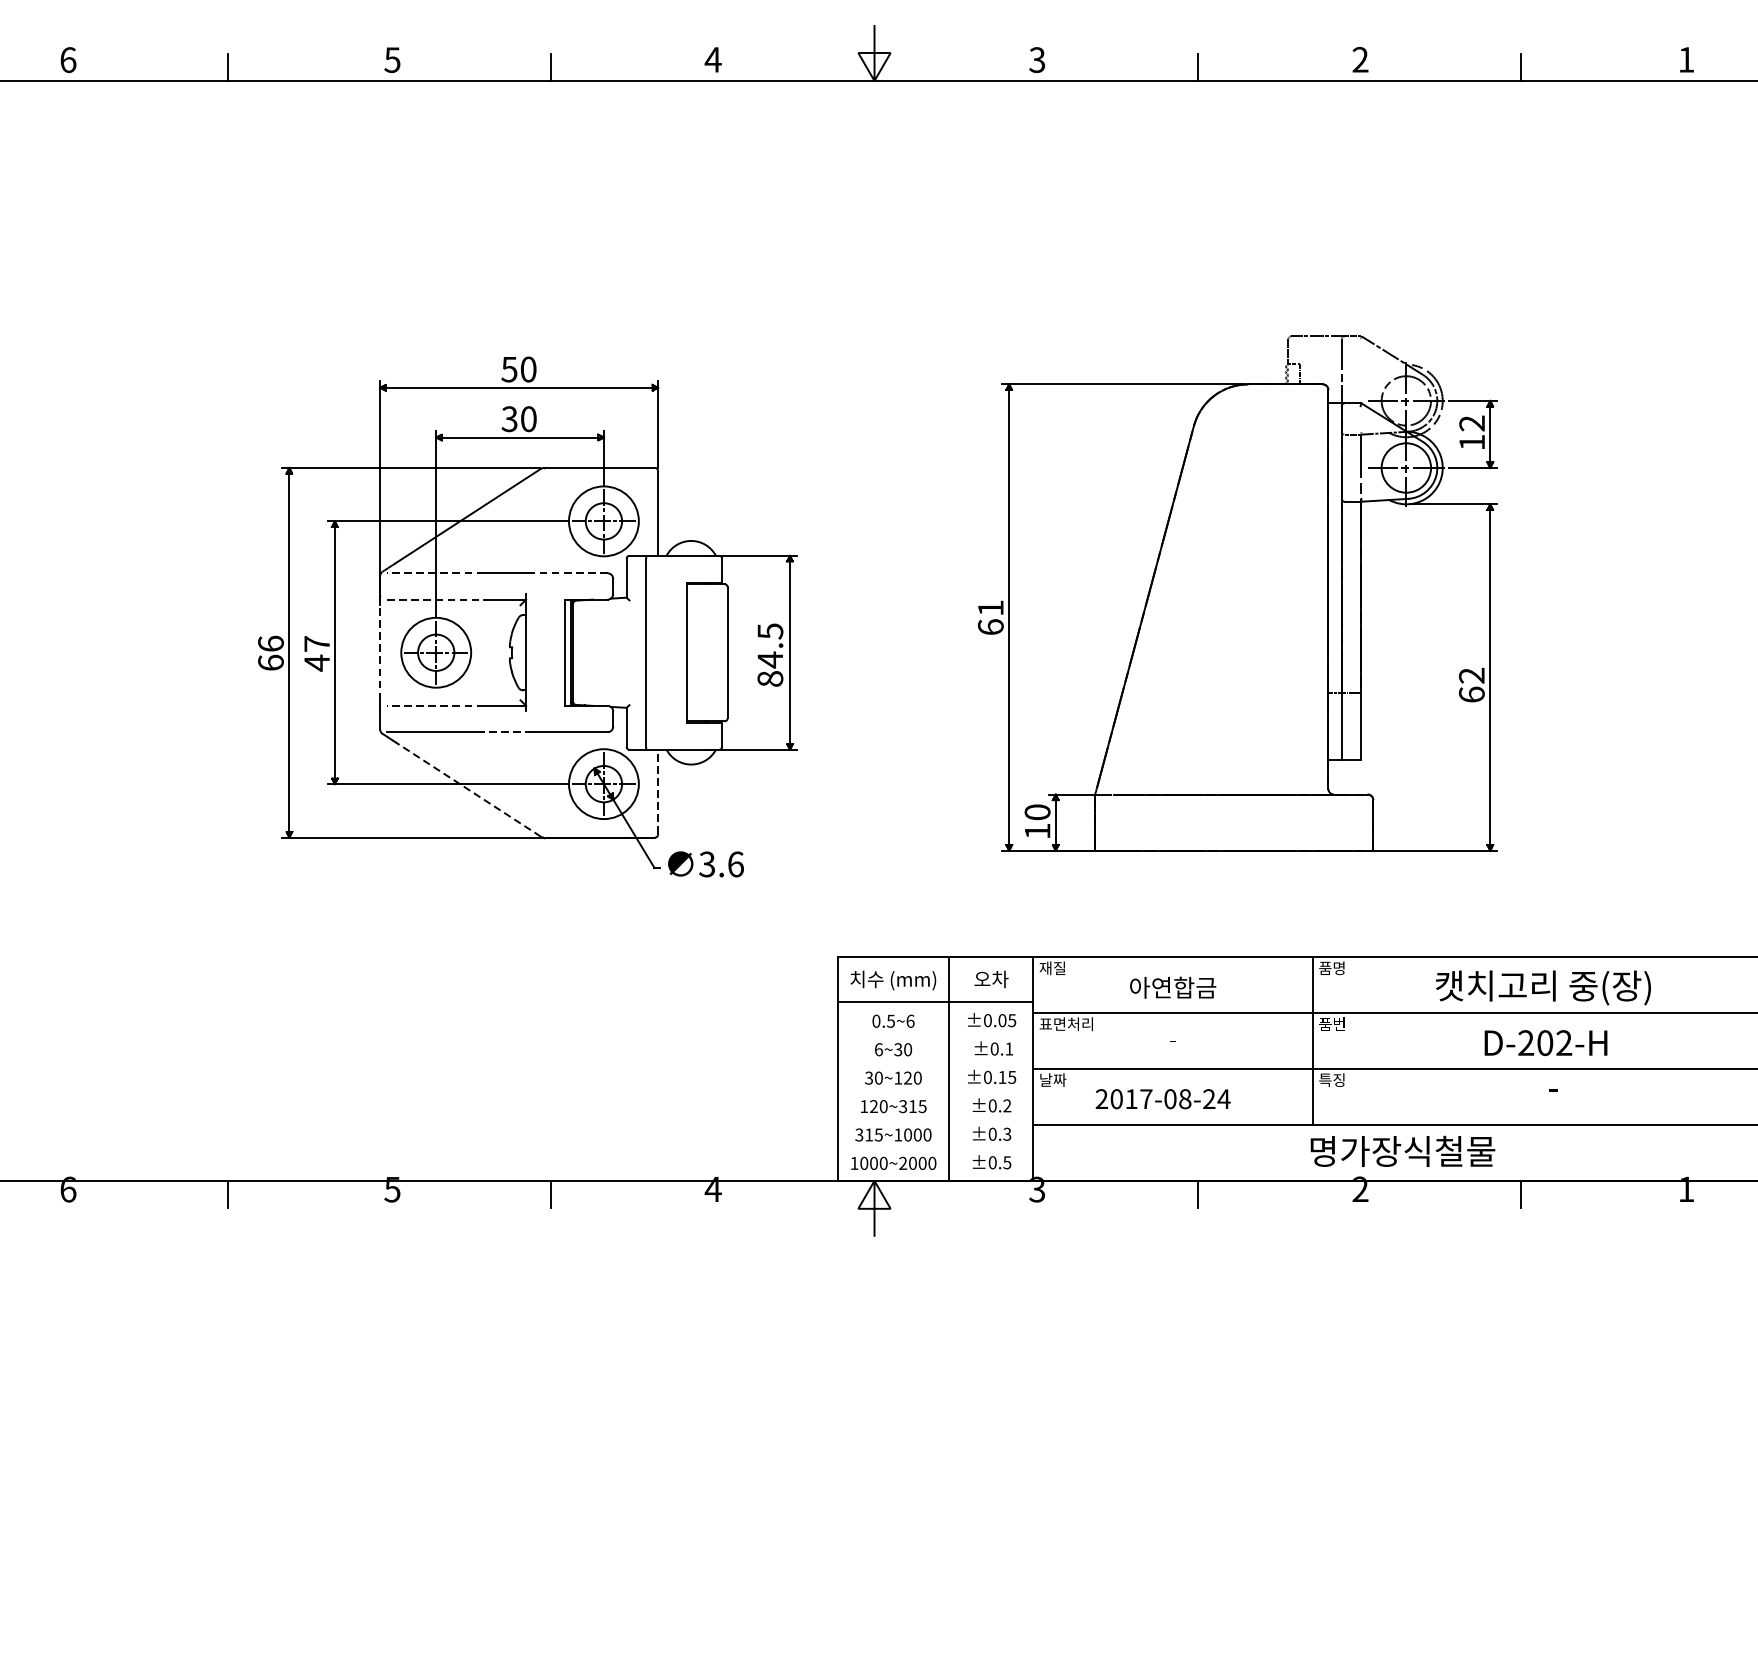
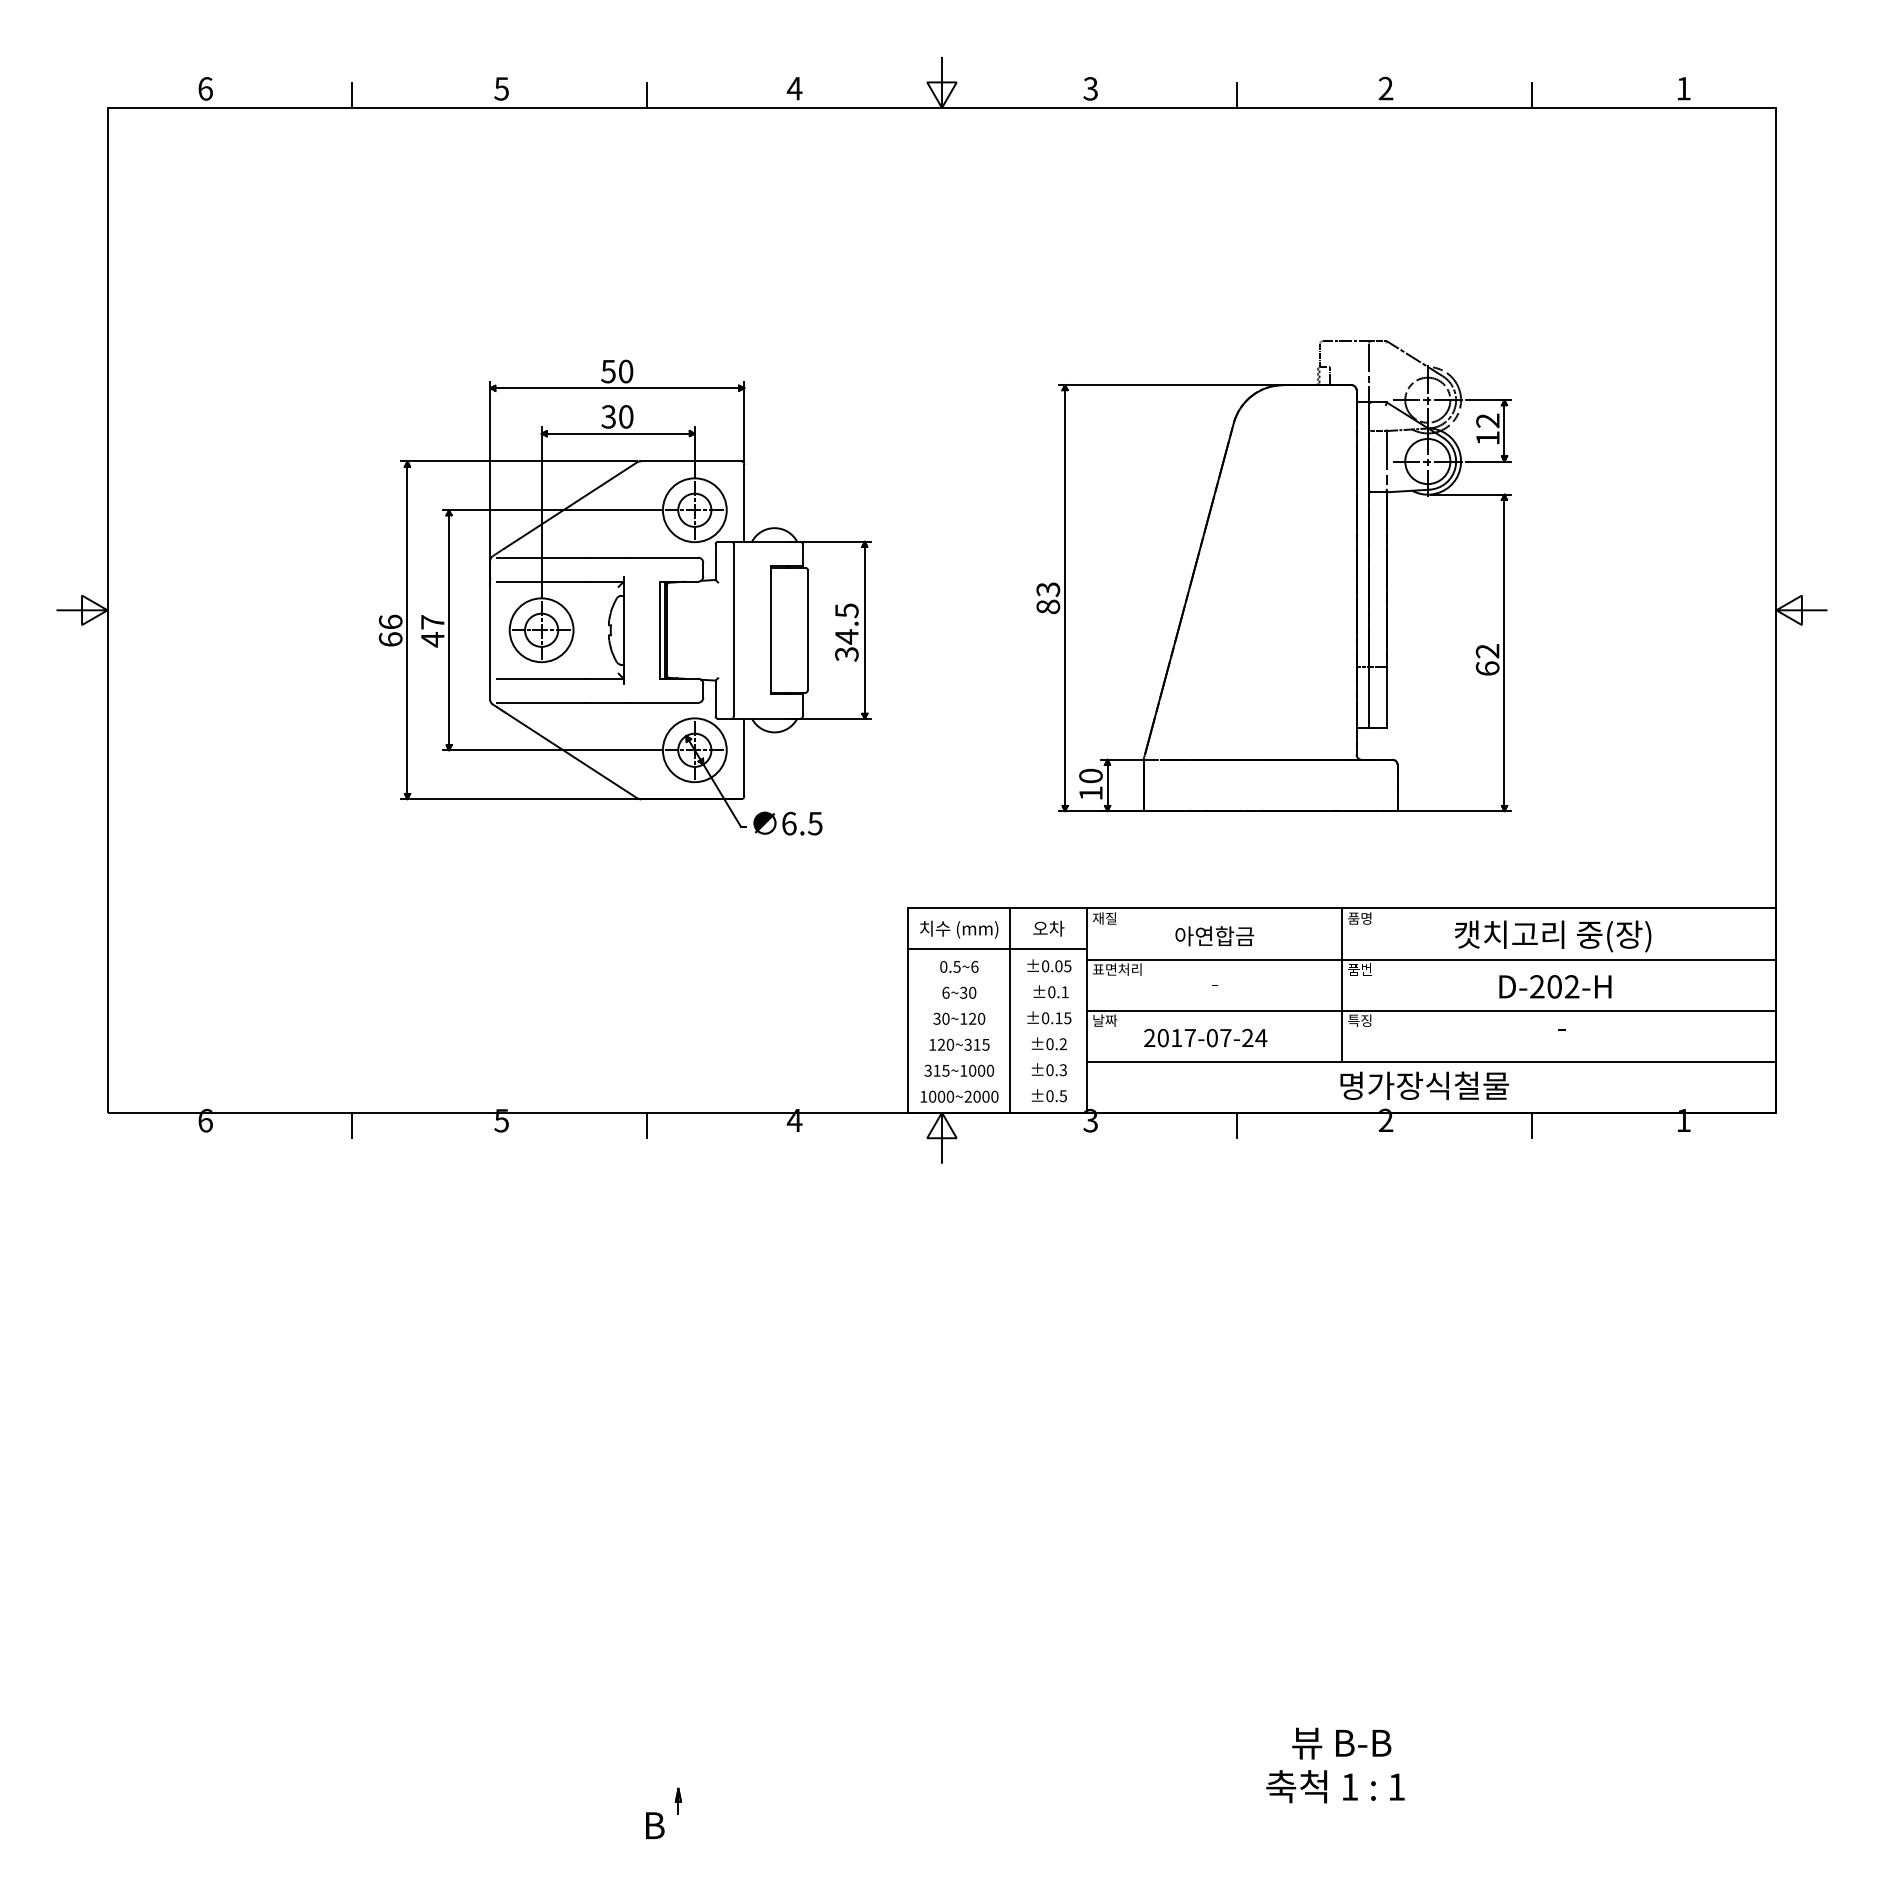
line: (434, 573) -> (540, 557), dashed -> solid
line: (569, 573) -> (663, 557), dashed -> solid
line: (436, 599) -> (541, 581), dashed -> solid
text: (991, 617) -> (1048, 598), 61 -> 83
line: (380, 651) -> (490, 629), dashed -> solid
text: (769, 679) -> (846, 654), 84.5 -> 34.5
line: (434, 705) -> (540, 678), dashed -> solid
line: (508, 731) -> (607, 702), dashed -> solid
line: (467, 789) -> (570, 755), dashed -> solid
line: (658, 790) -> (744, 756), dashed -> solid
text: (720, 864) -> (801, 823), 3.6 -> 6.5
text: (1184, 1099) -> (1225, 1038), 2017-08-24 -> 2017-07-24

